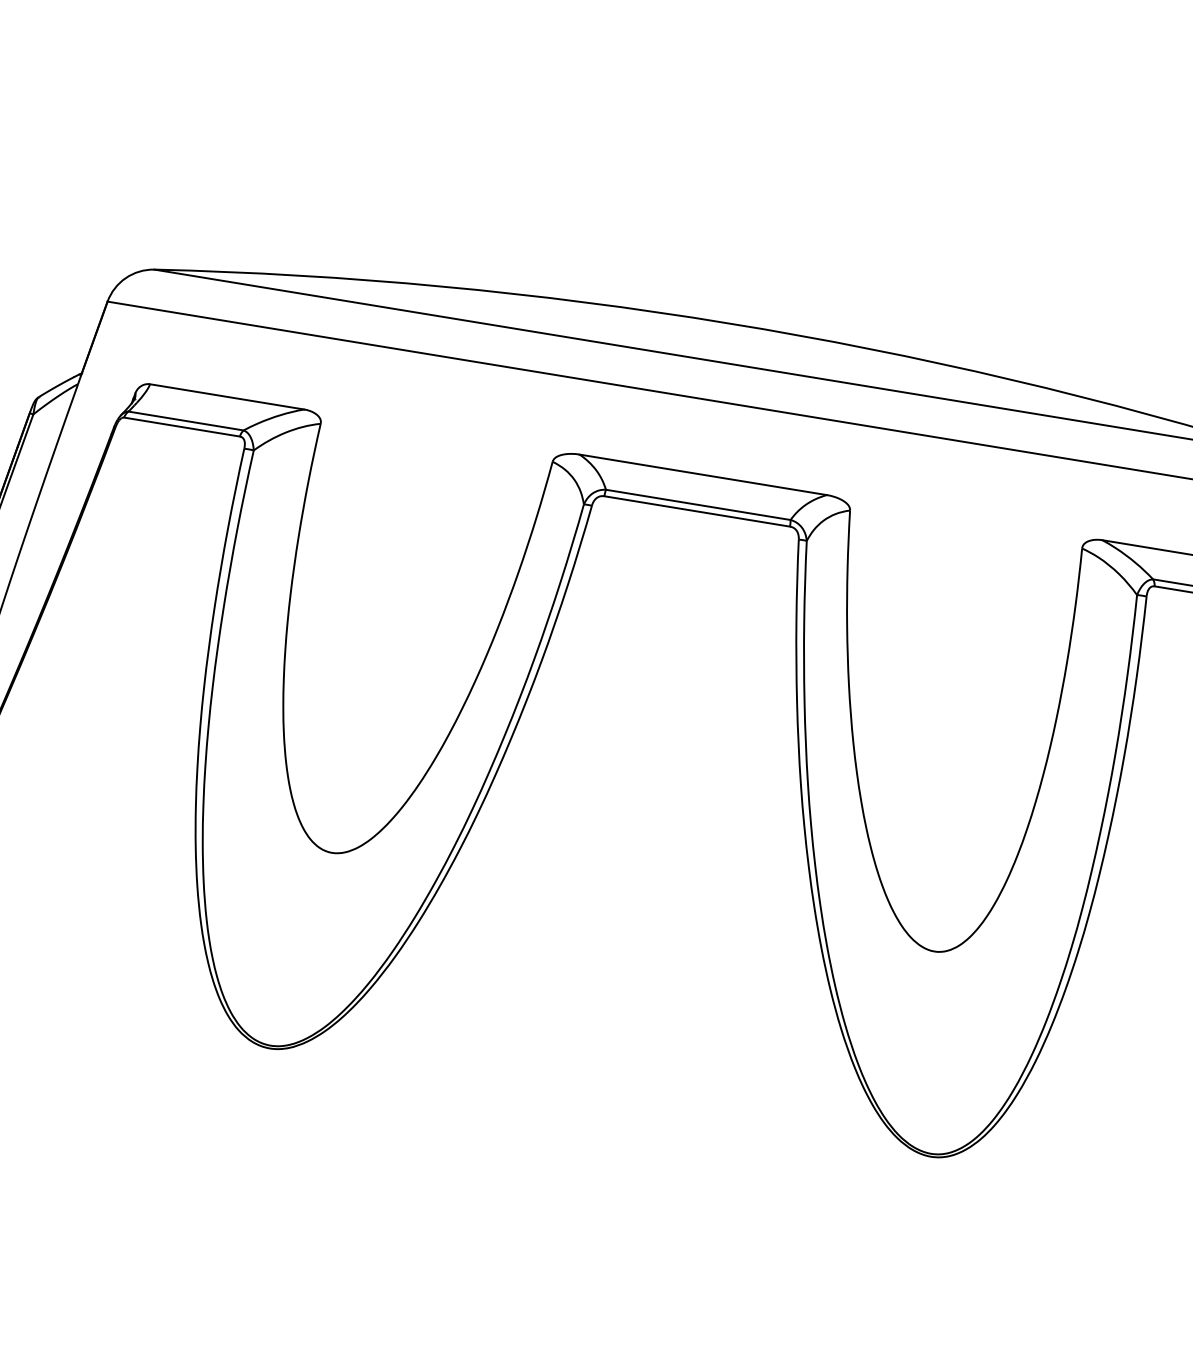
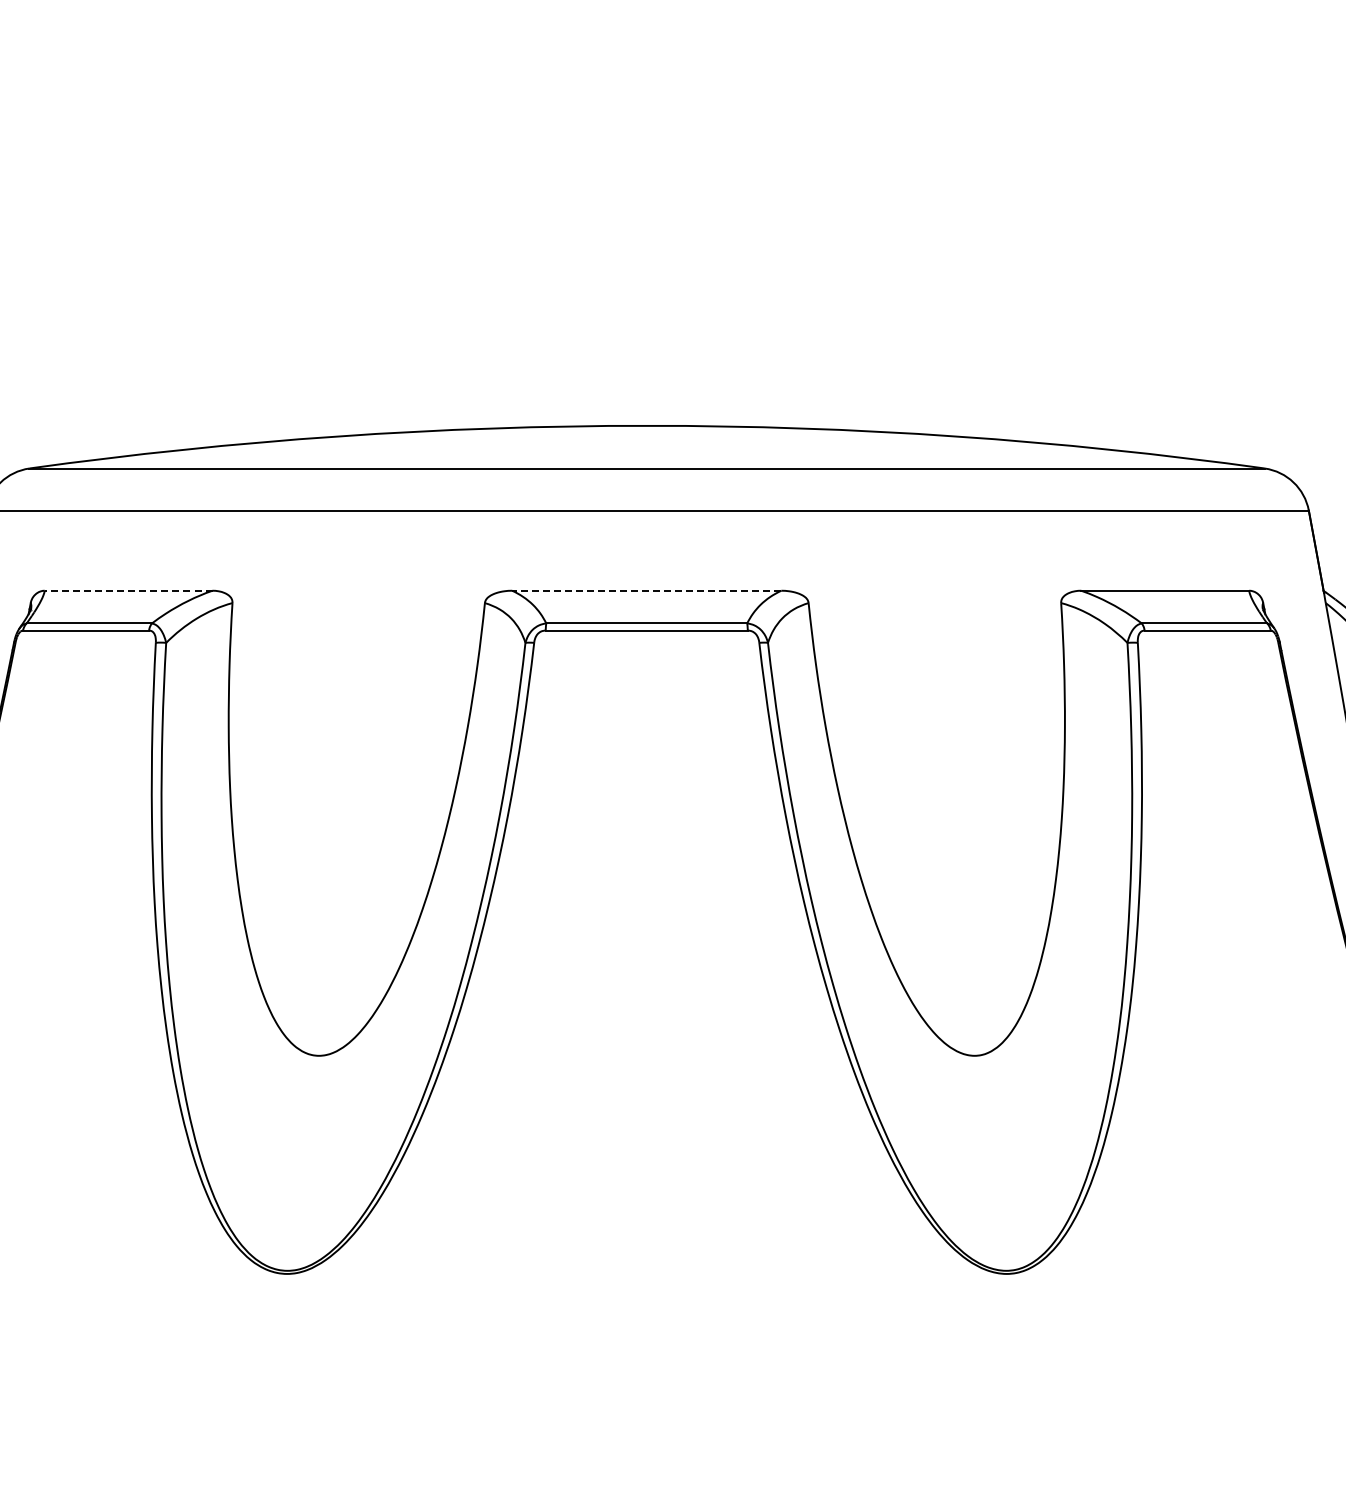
line: (227, 396) -> (128, 590), solid -> dashed
line: (703, 474) -> (646, 590), solid -> dashed

